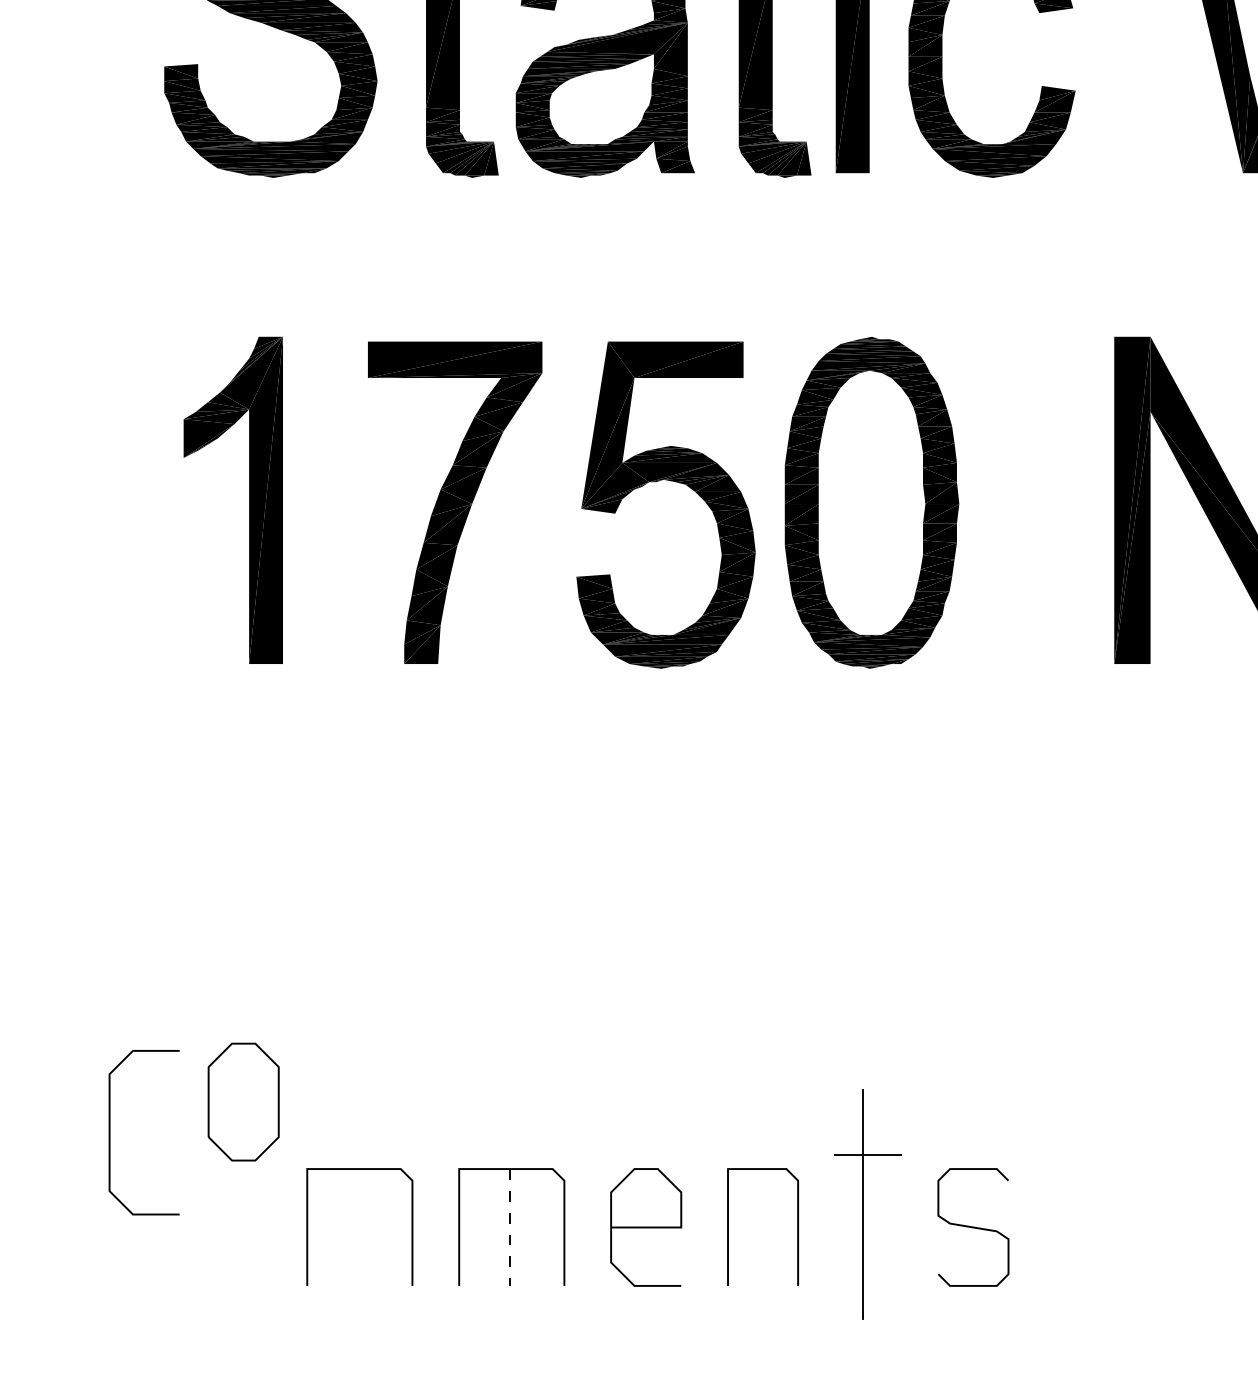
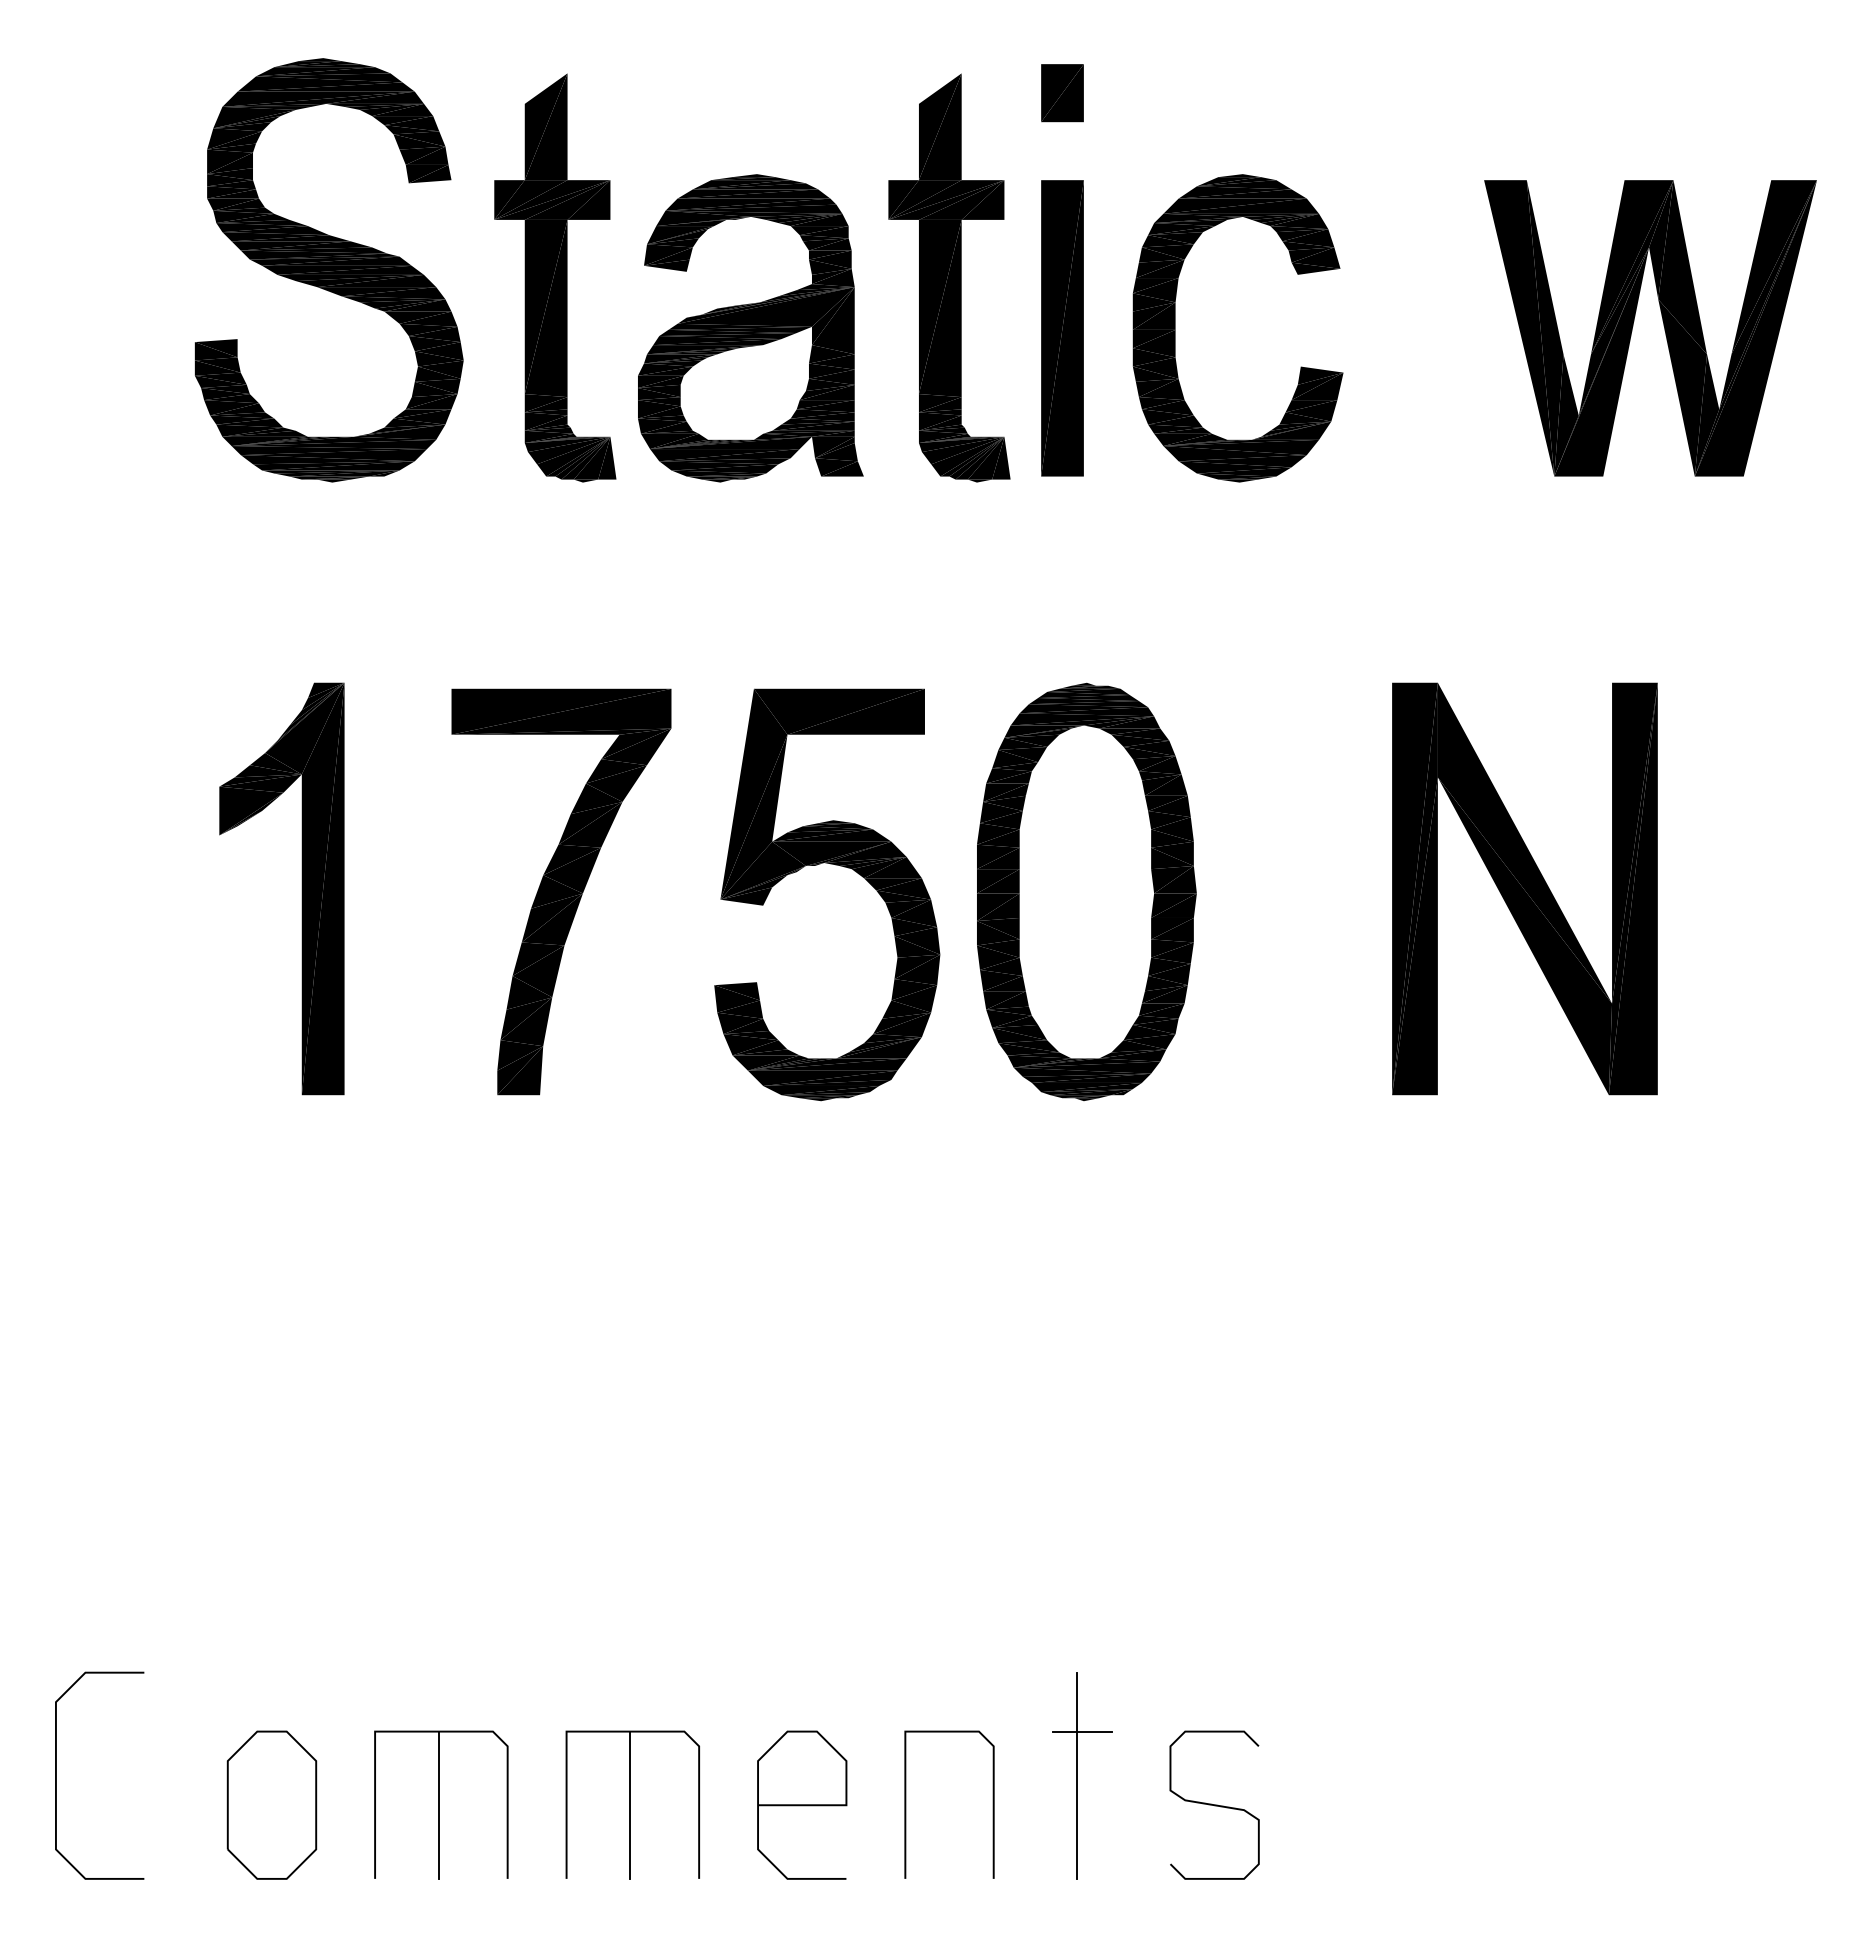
part: (243, 1101) -> (271, 1804), moved
curve: (109, 1132) -> (56, 1775), moved
part: (868, 1203) -> (1082, 1775), size x0.71
line: (357, 1226) -> (438, 1804), added
line: (509, 1227) -> (630, 1805), dashed -> solid

